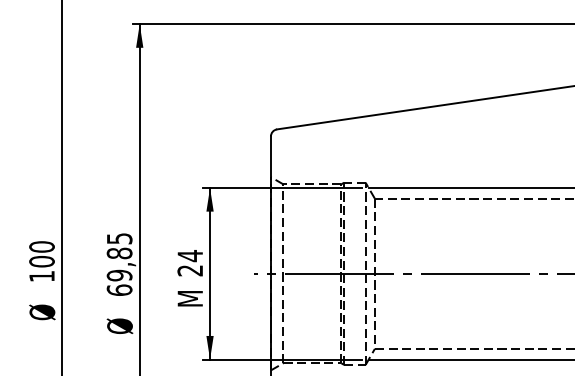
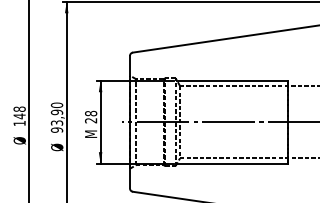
text: (41, 253) -> (19, 112), 100 -> 148
text: (191, 255) -> (91, 113), 24 -> 28
text: (118, 264) -> (56, 117), 69,85 -> 93,90

